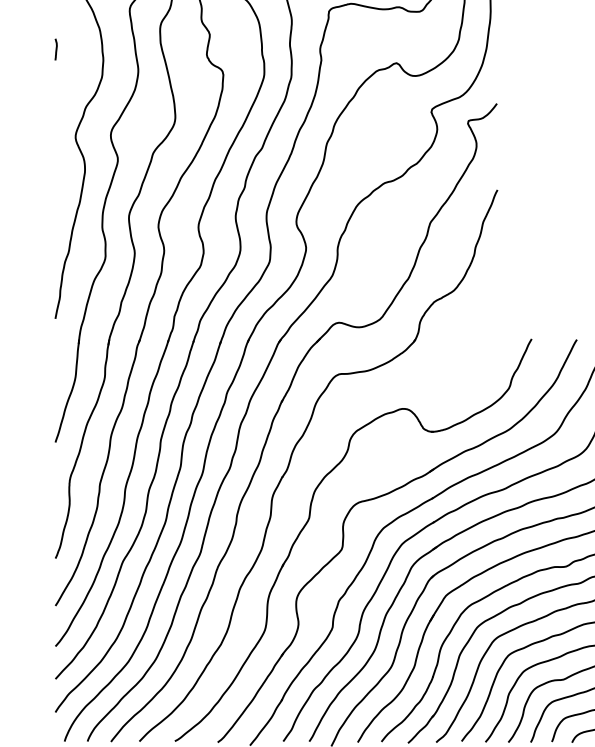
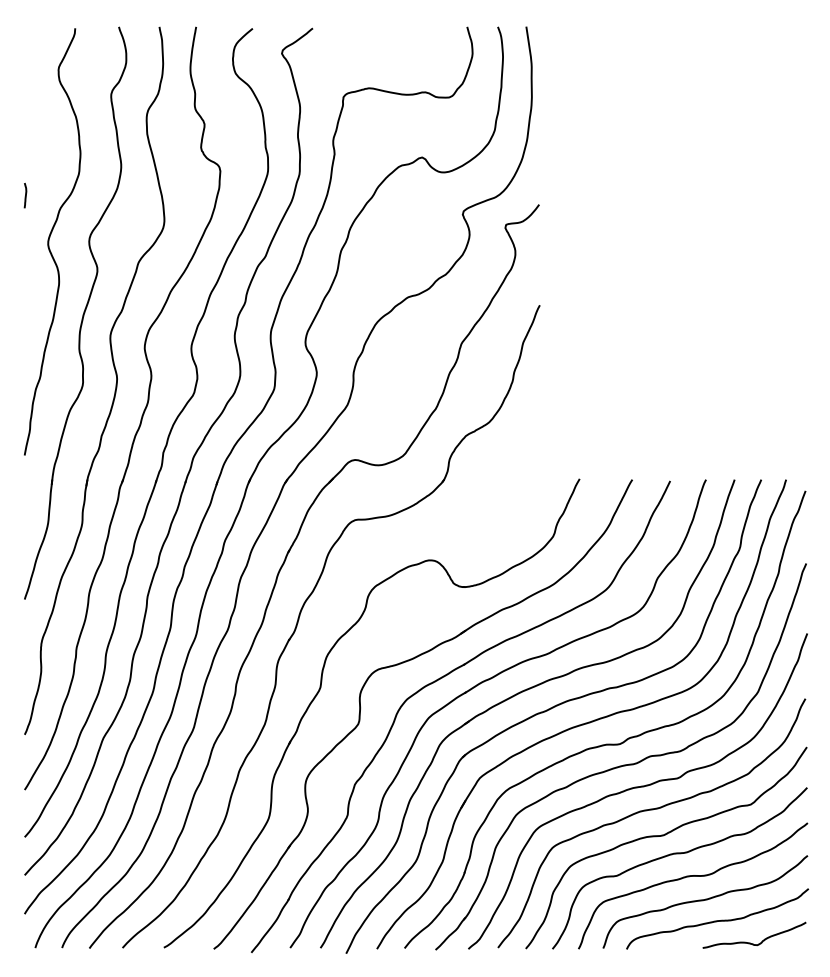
line: (56, 49) -> (25, 195), moved

